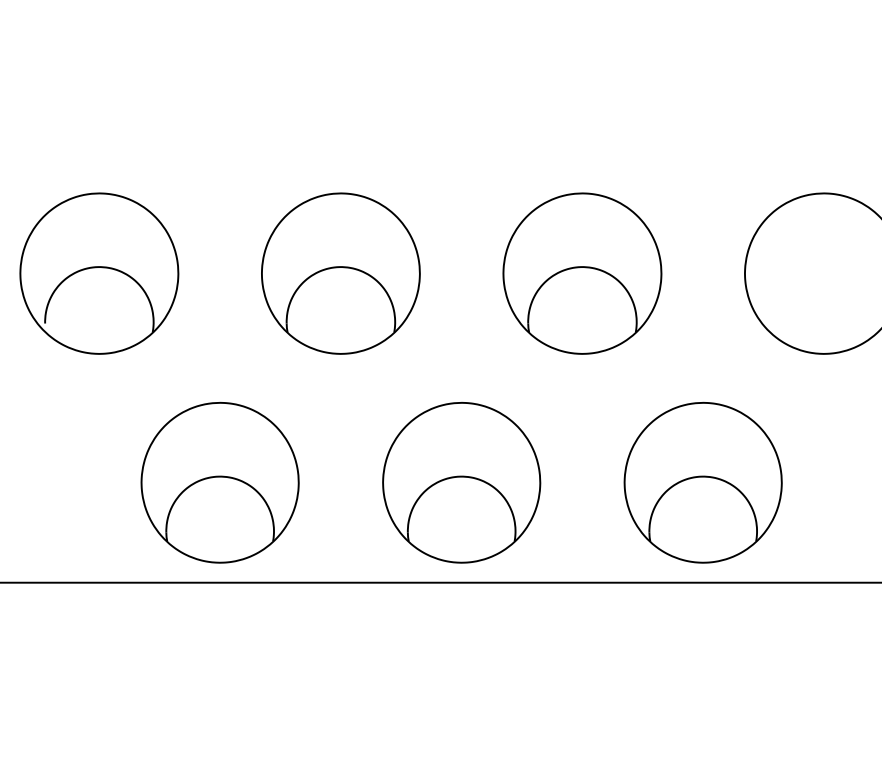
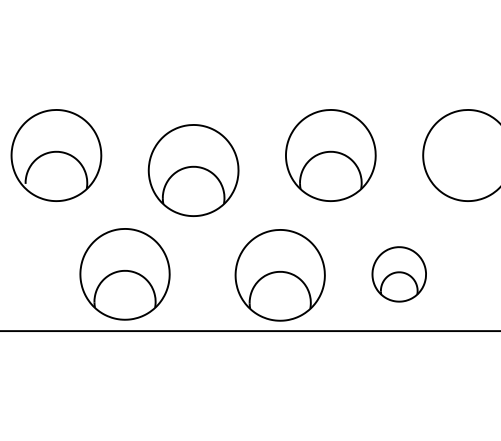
part: (340, 273) -> (193, 170), moved
part: (460, 483) -> (279, 275), moved
part: (701, 483) -> (398, 274), size x0.6

